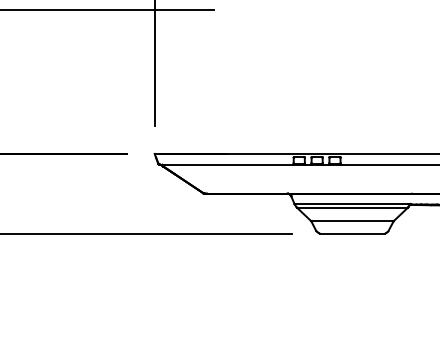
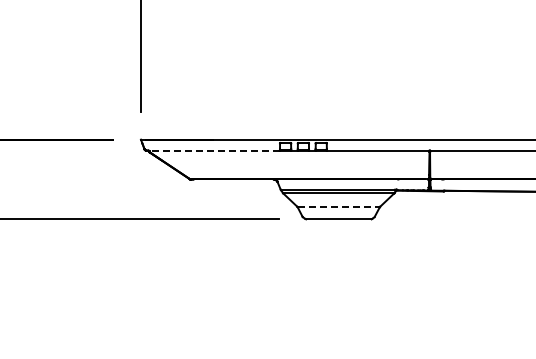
line: (228, 164) -> (214, 150), solid -> dashed
line: (353, 221) -> (339, 207), solid -> dashed

